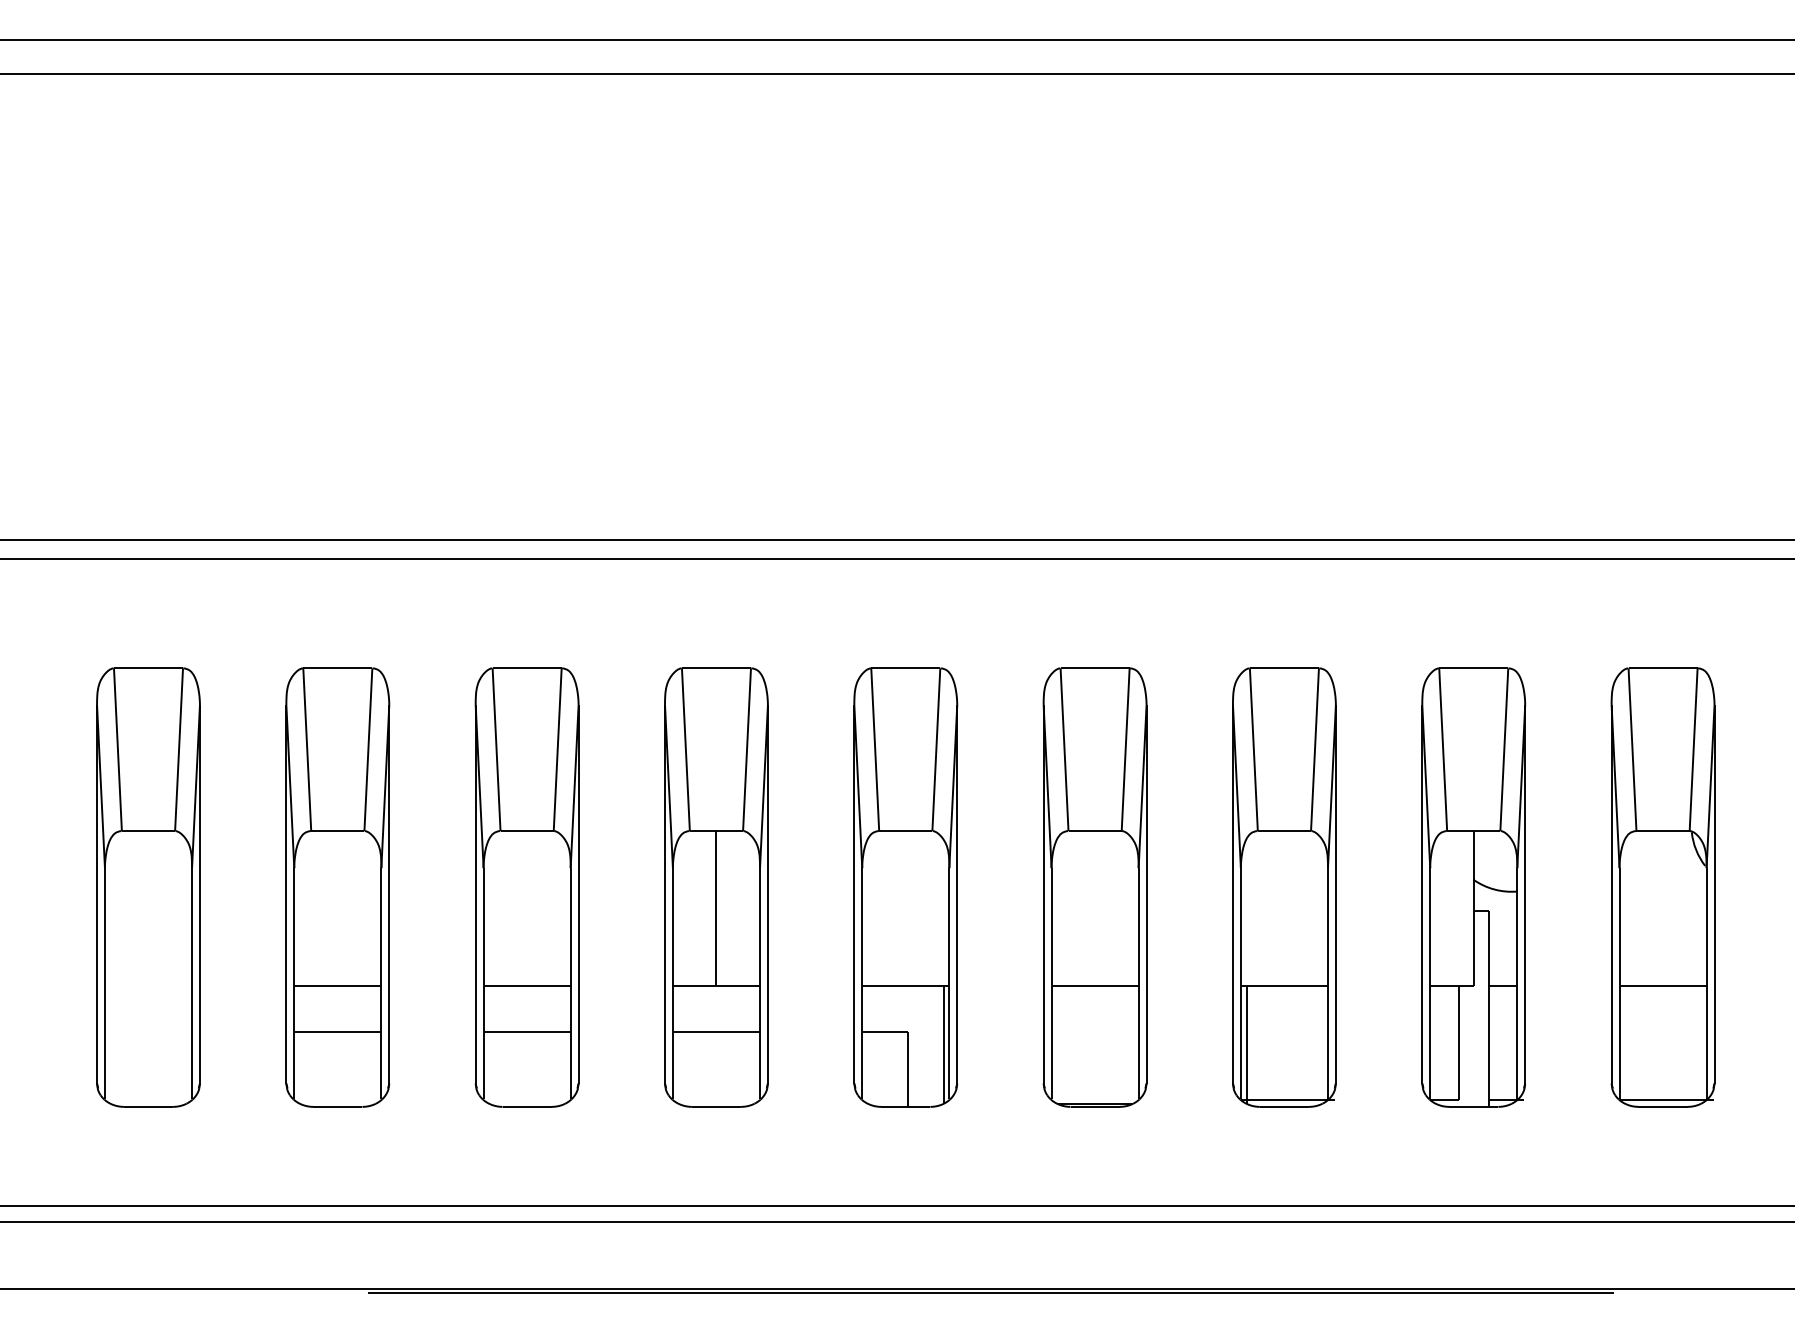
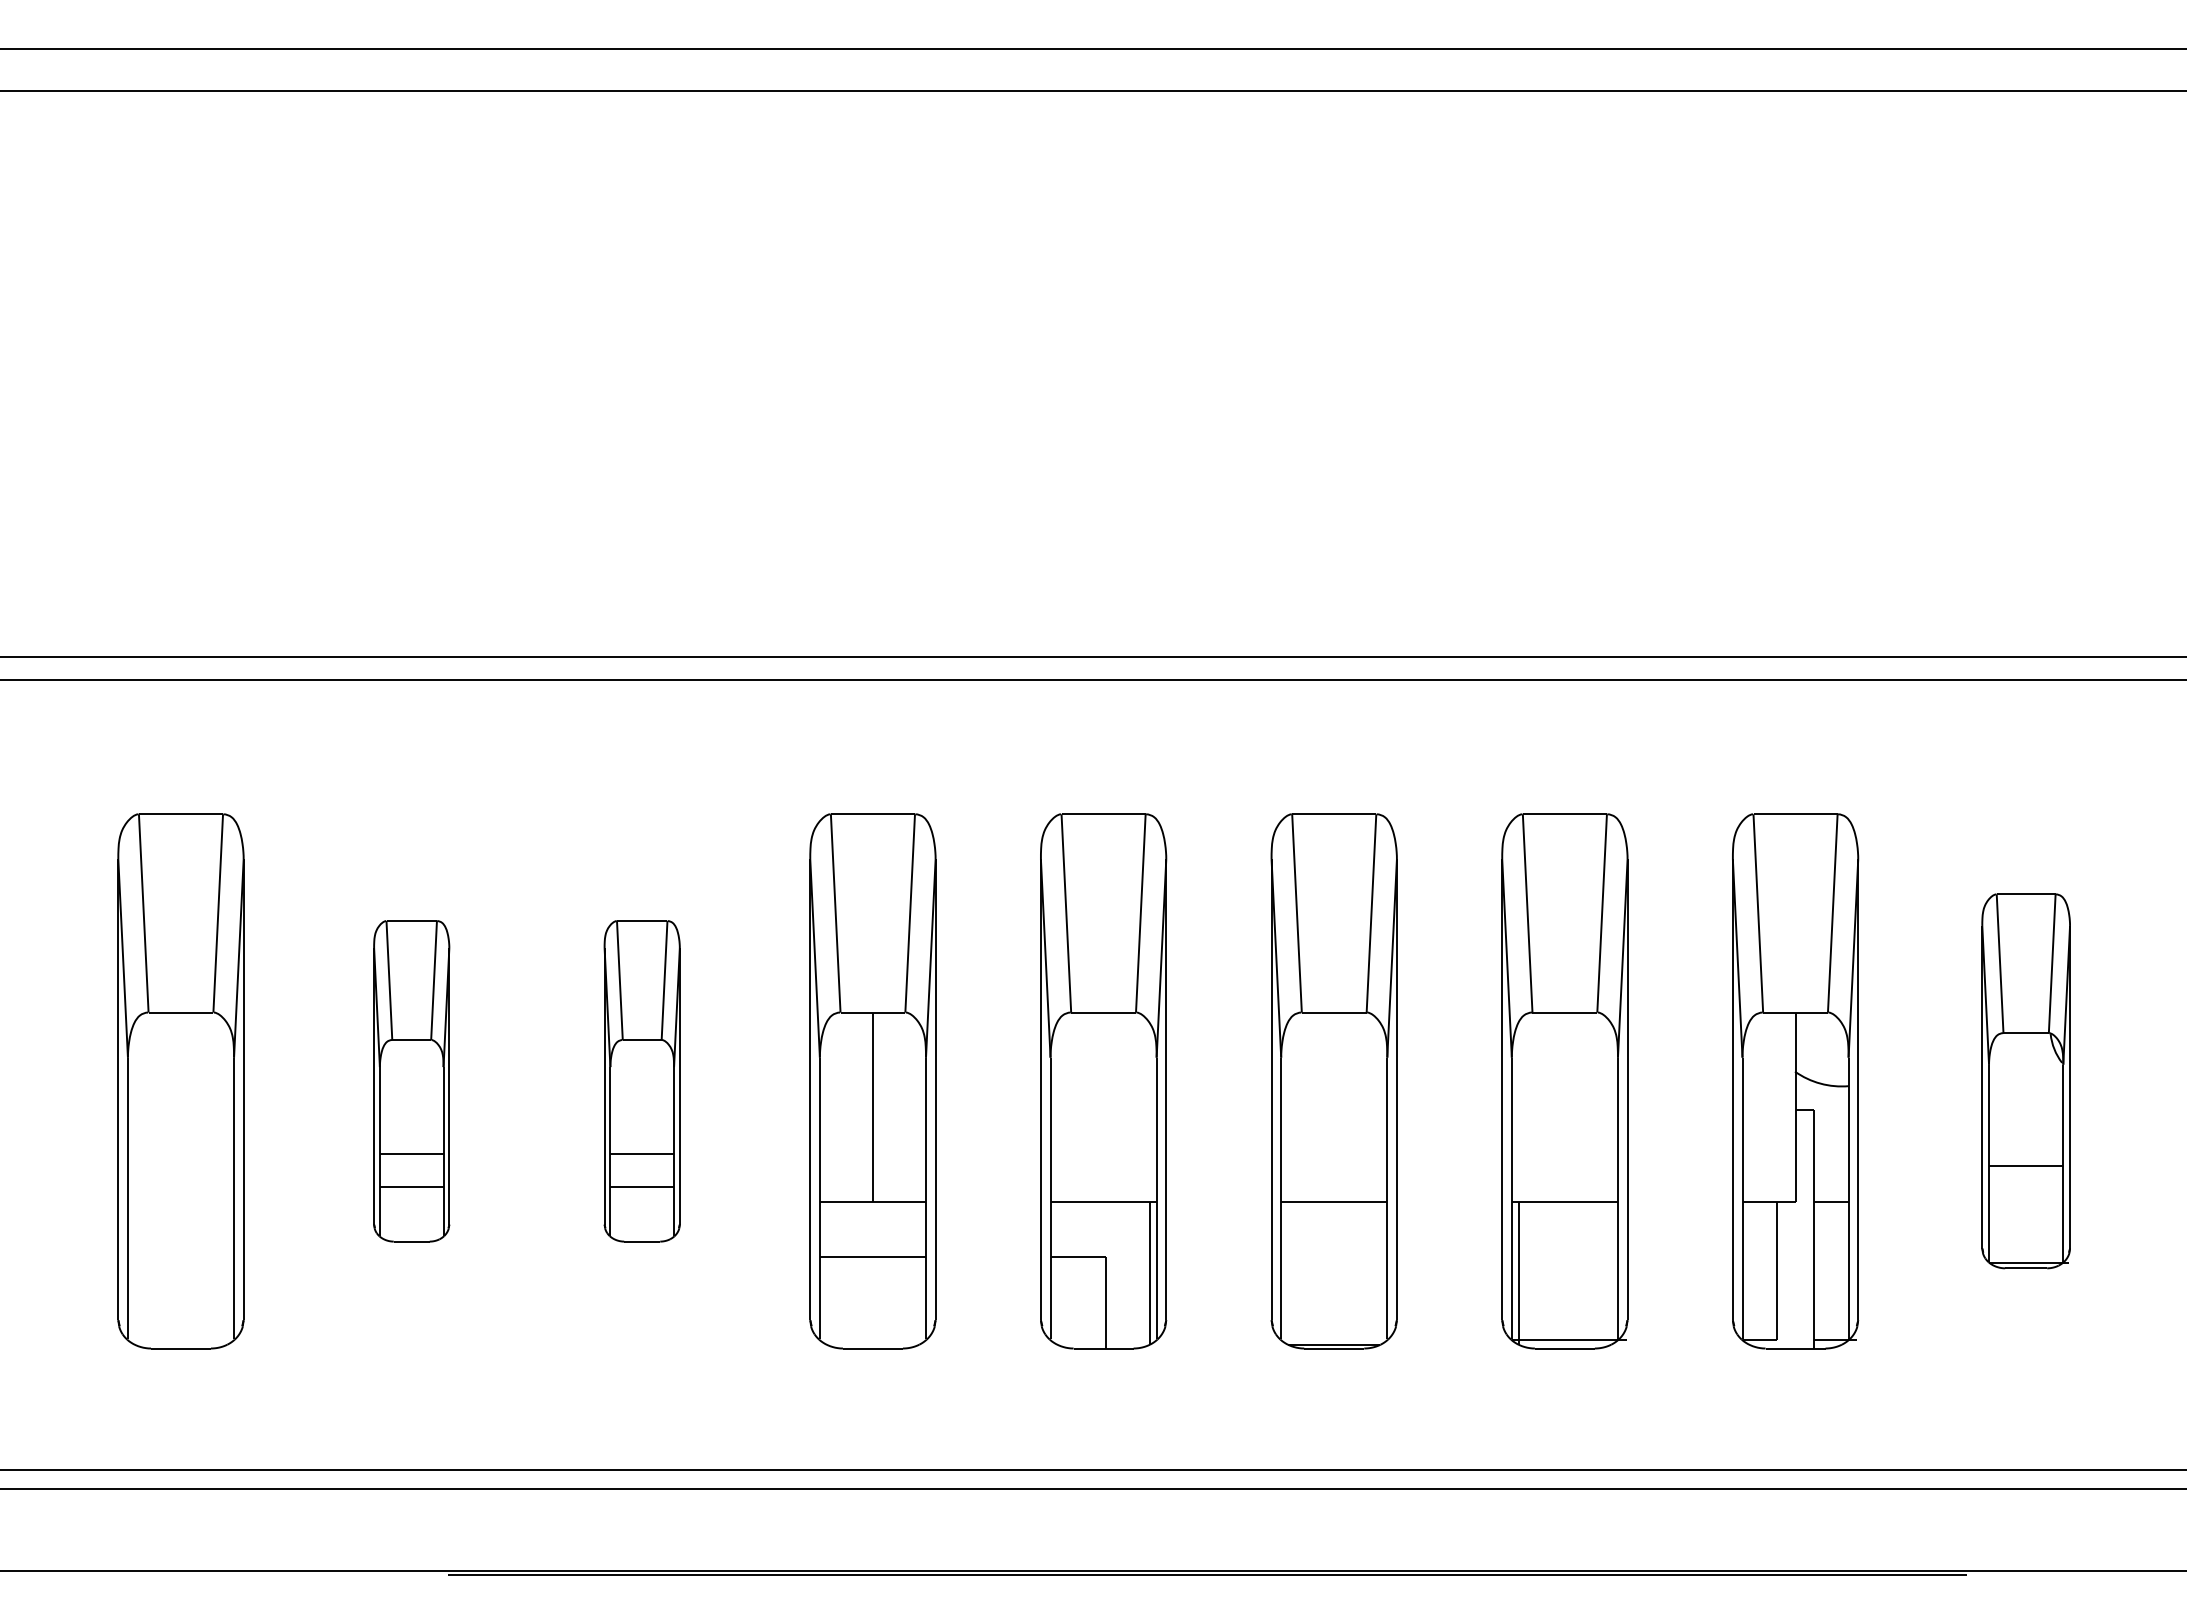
part: (337, 887) -> (411, 1081), size x0.6
part: (526, 887) -> (641, 1081), size x0.6
part: (1662, 887) -> (2025, 1081), size x0.7

